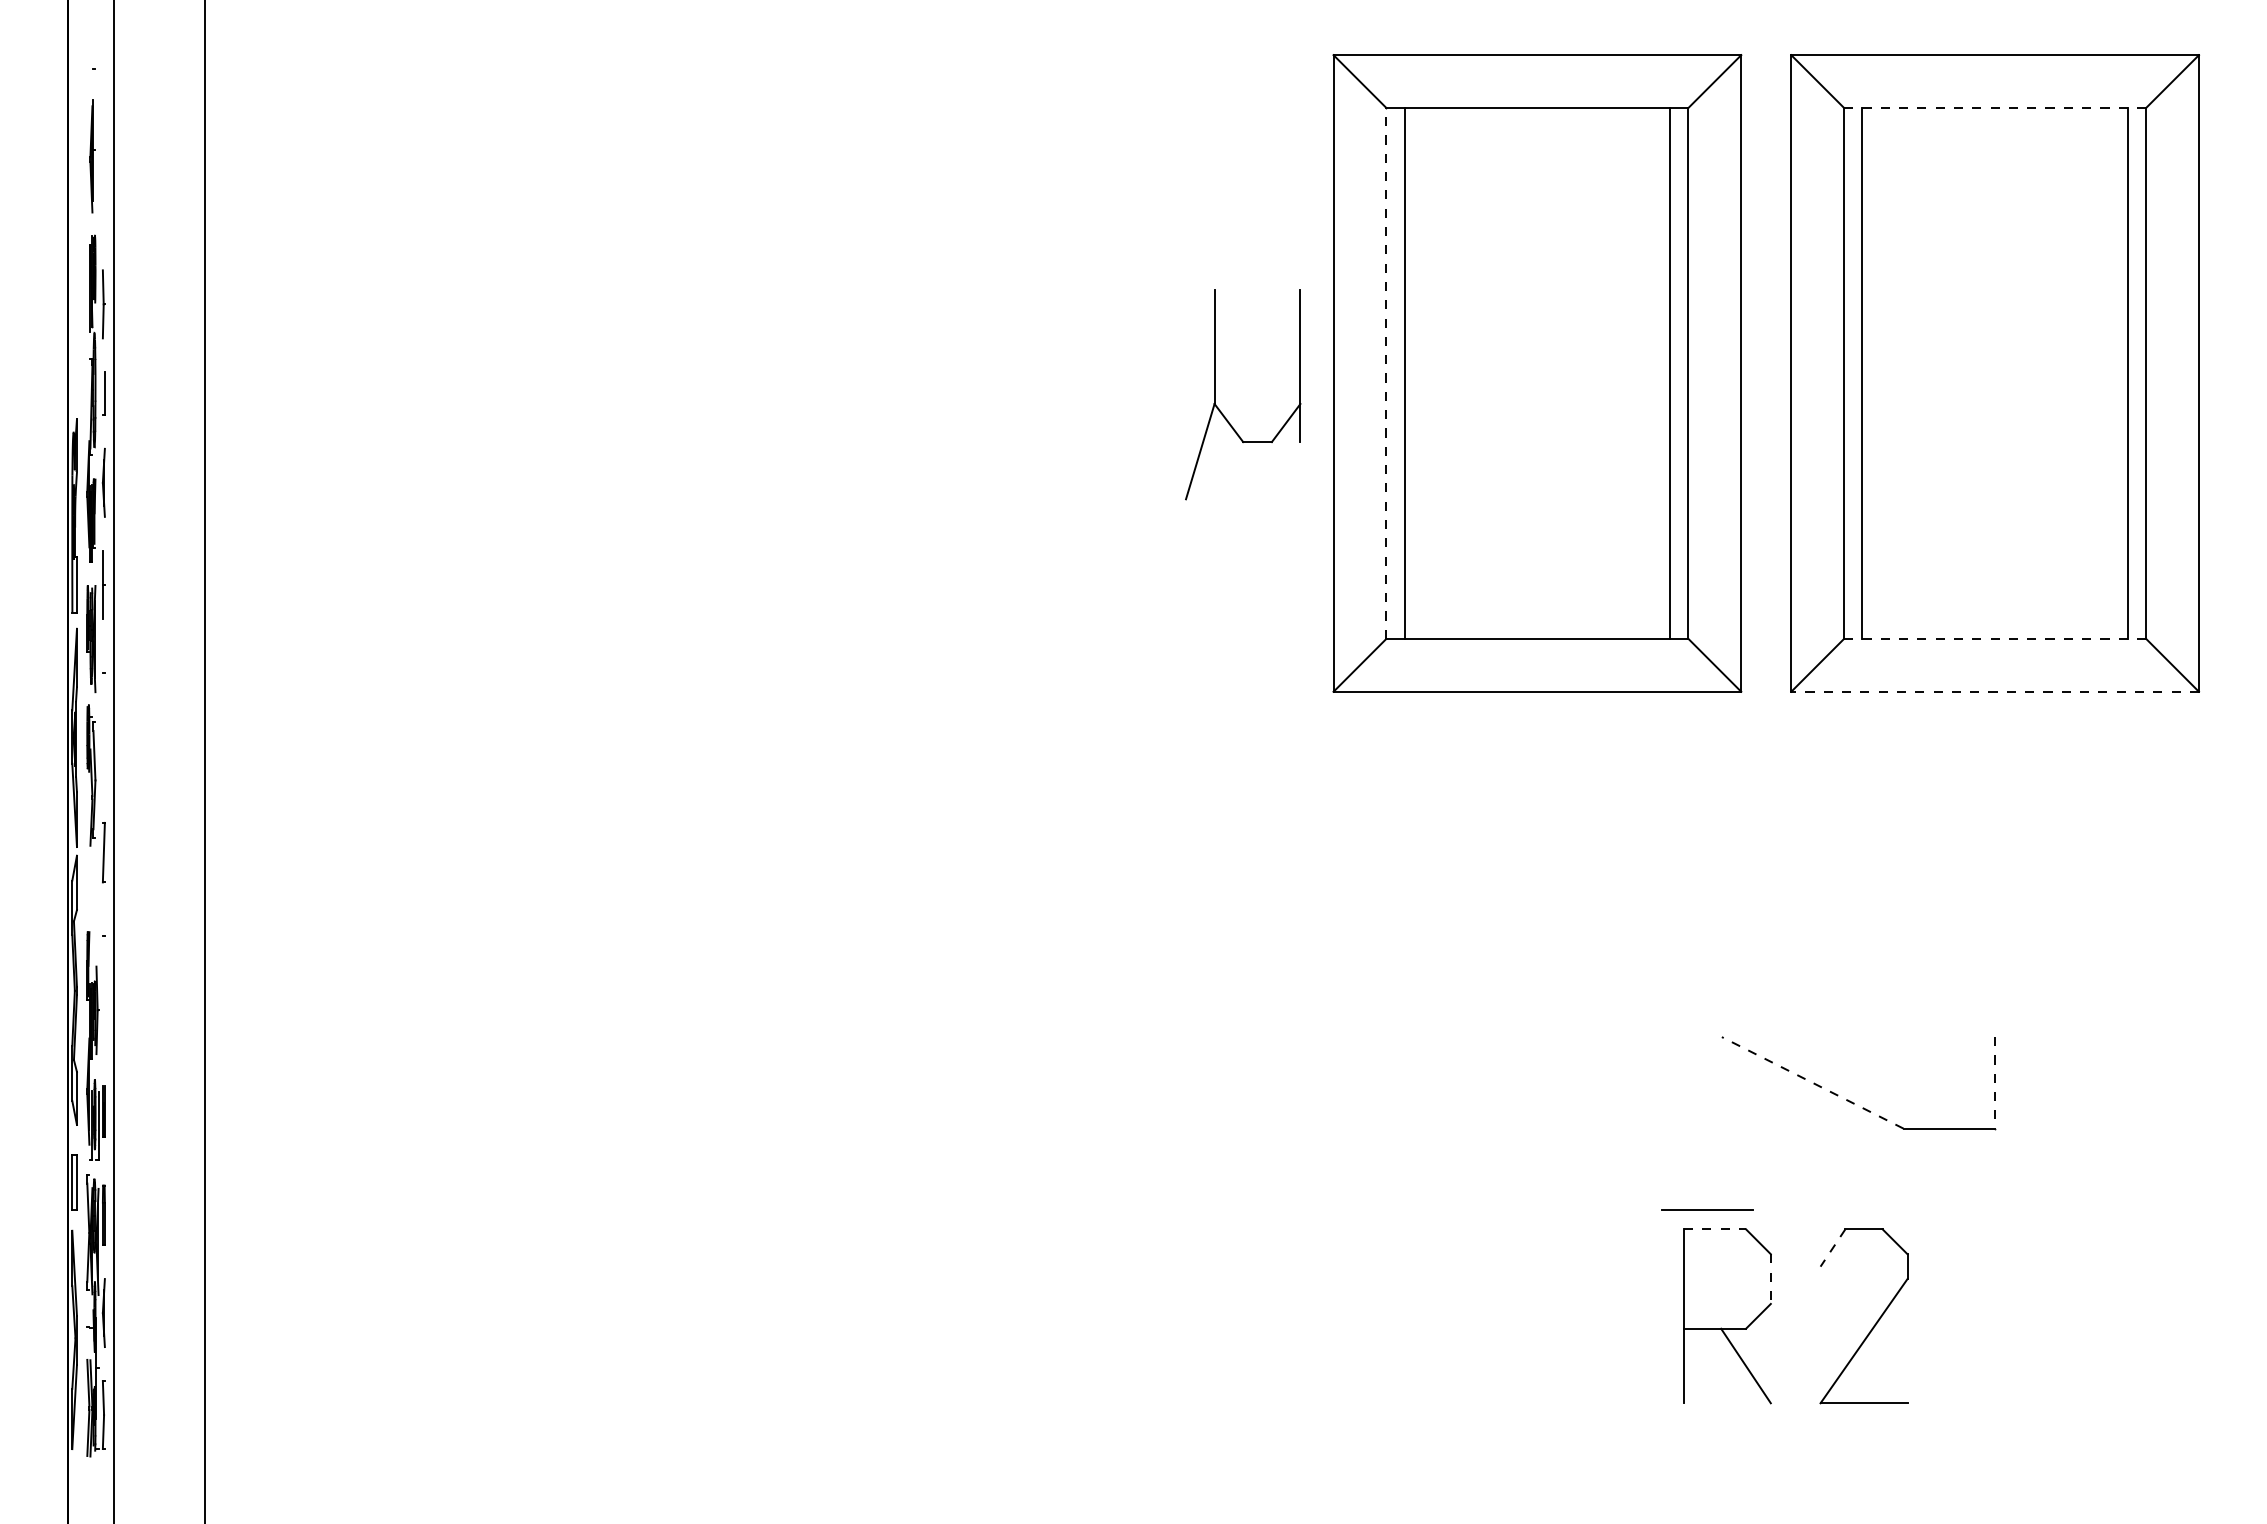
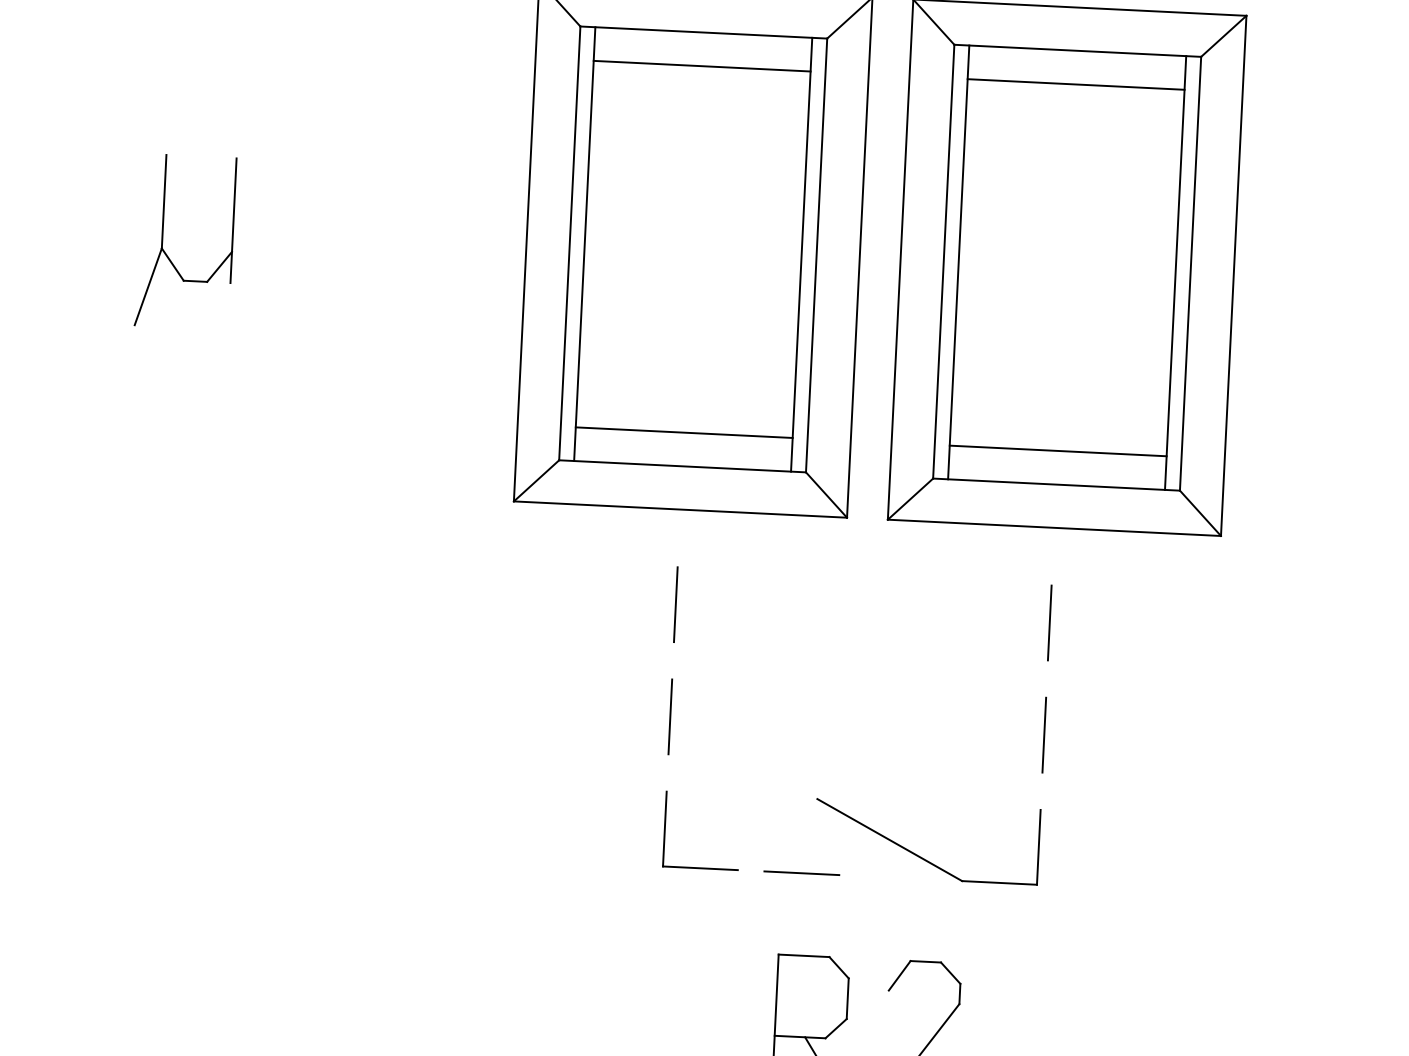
line: (1995, 107) -> (1078, 50), dashed -> solid
line: (1537, 149) -> (702, 66), added
line: (1994, 149) -> (1075, 84), added
line: (1386, 372) -> (569, 242), dashed -> solid
part: (1222, 412) -> (167, 255), moved
line: (1537, 597) -> (684, 432), added
line: (1994, 597) -> (1057, 450), added
line: (1994, 638) -> (1056, 484), dashed -> solid
line: (1995, 691) -> (1054, 527), dashed -> solid
line: (1537, 808) -> (675, 604), added
line: (1995, 808) -> (1050, 623), added
line: (1537, 945) -> (670, 716), added
line: (1995, 945) -> (1044, 735), added
part: (1537, 1082) -> (664, 828), added
line: (1812, 1082) -> (889, 839), dashed -> solid
line: (1995, 1082) -> (1039, 847), dashed -> solid
line: (1707, 1209) -> (801, 873), moved
line: (1715, 1229) -> (804, 955), dashed -> solid
line: (1832, 1248) -> (899, 976), dashed -> solid
line: (1770, 1279) -> (847, 999), dashed -> solid

